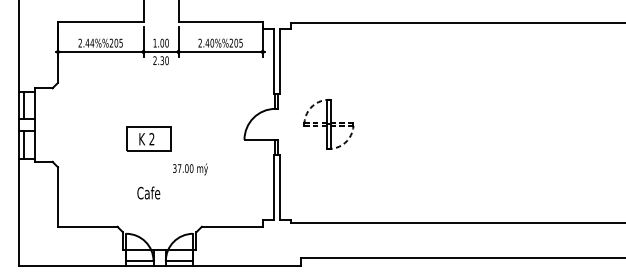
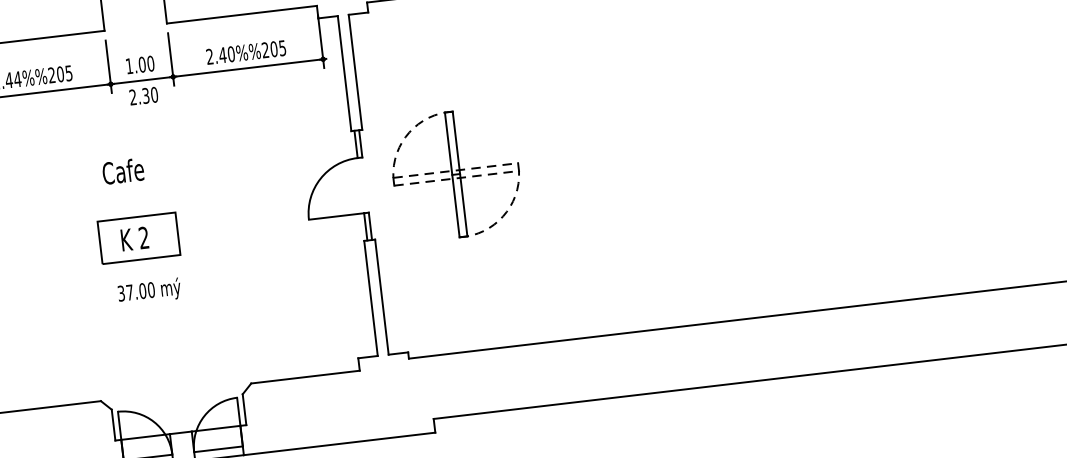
part: (328, 124) -> (455, 174), size x1.43
text: (190, 169) -> (149, 291), moved
text: (148, 192) -> (122, 170), moved

